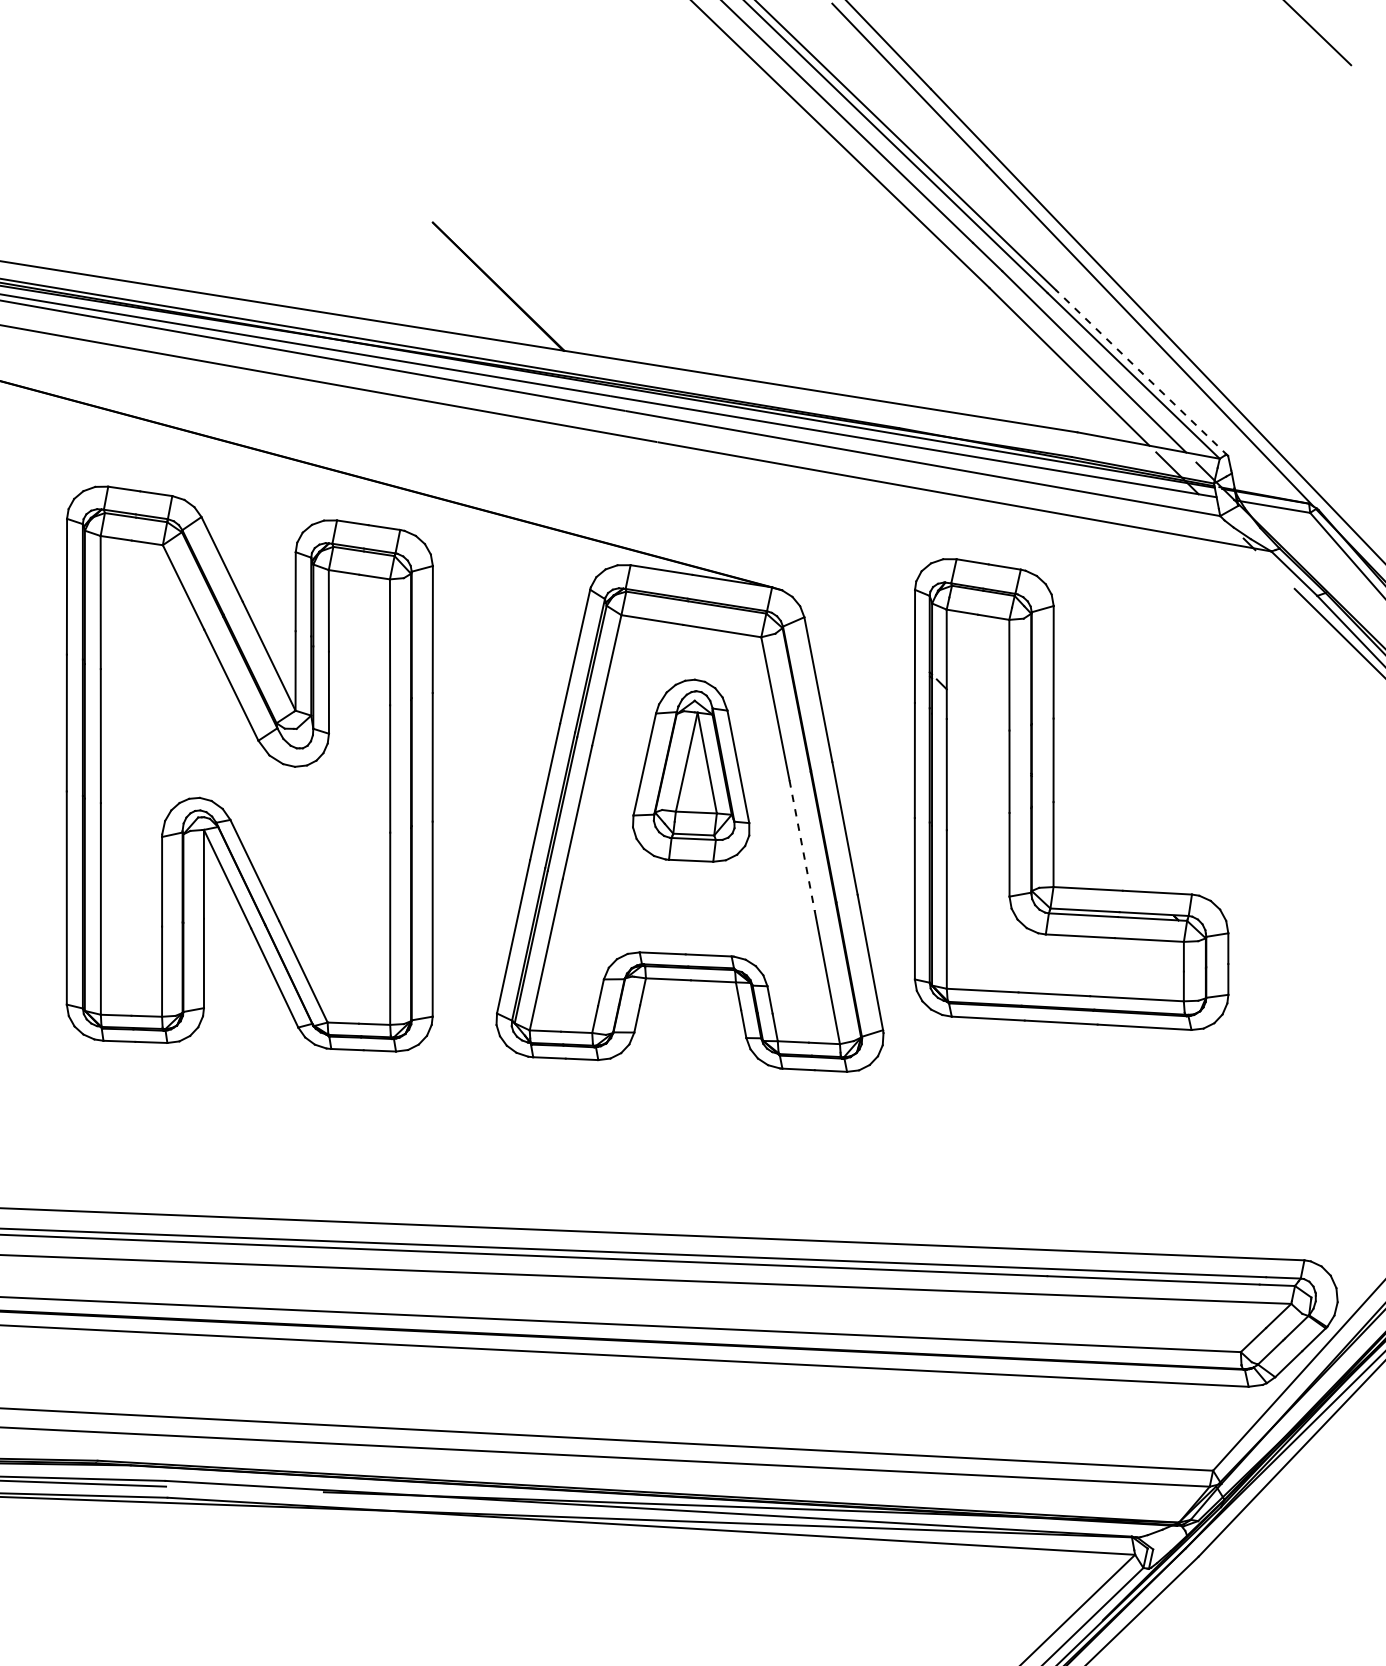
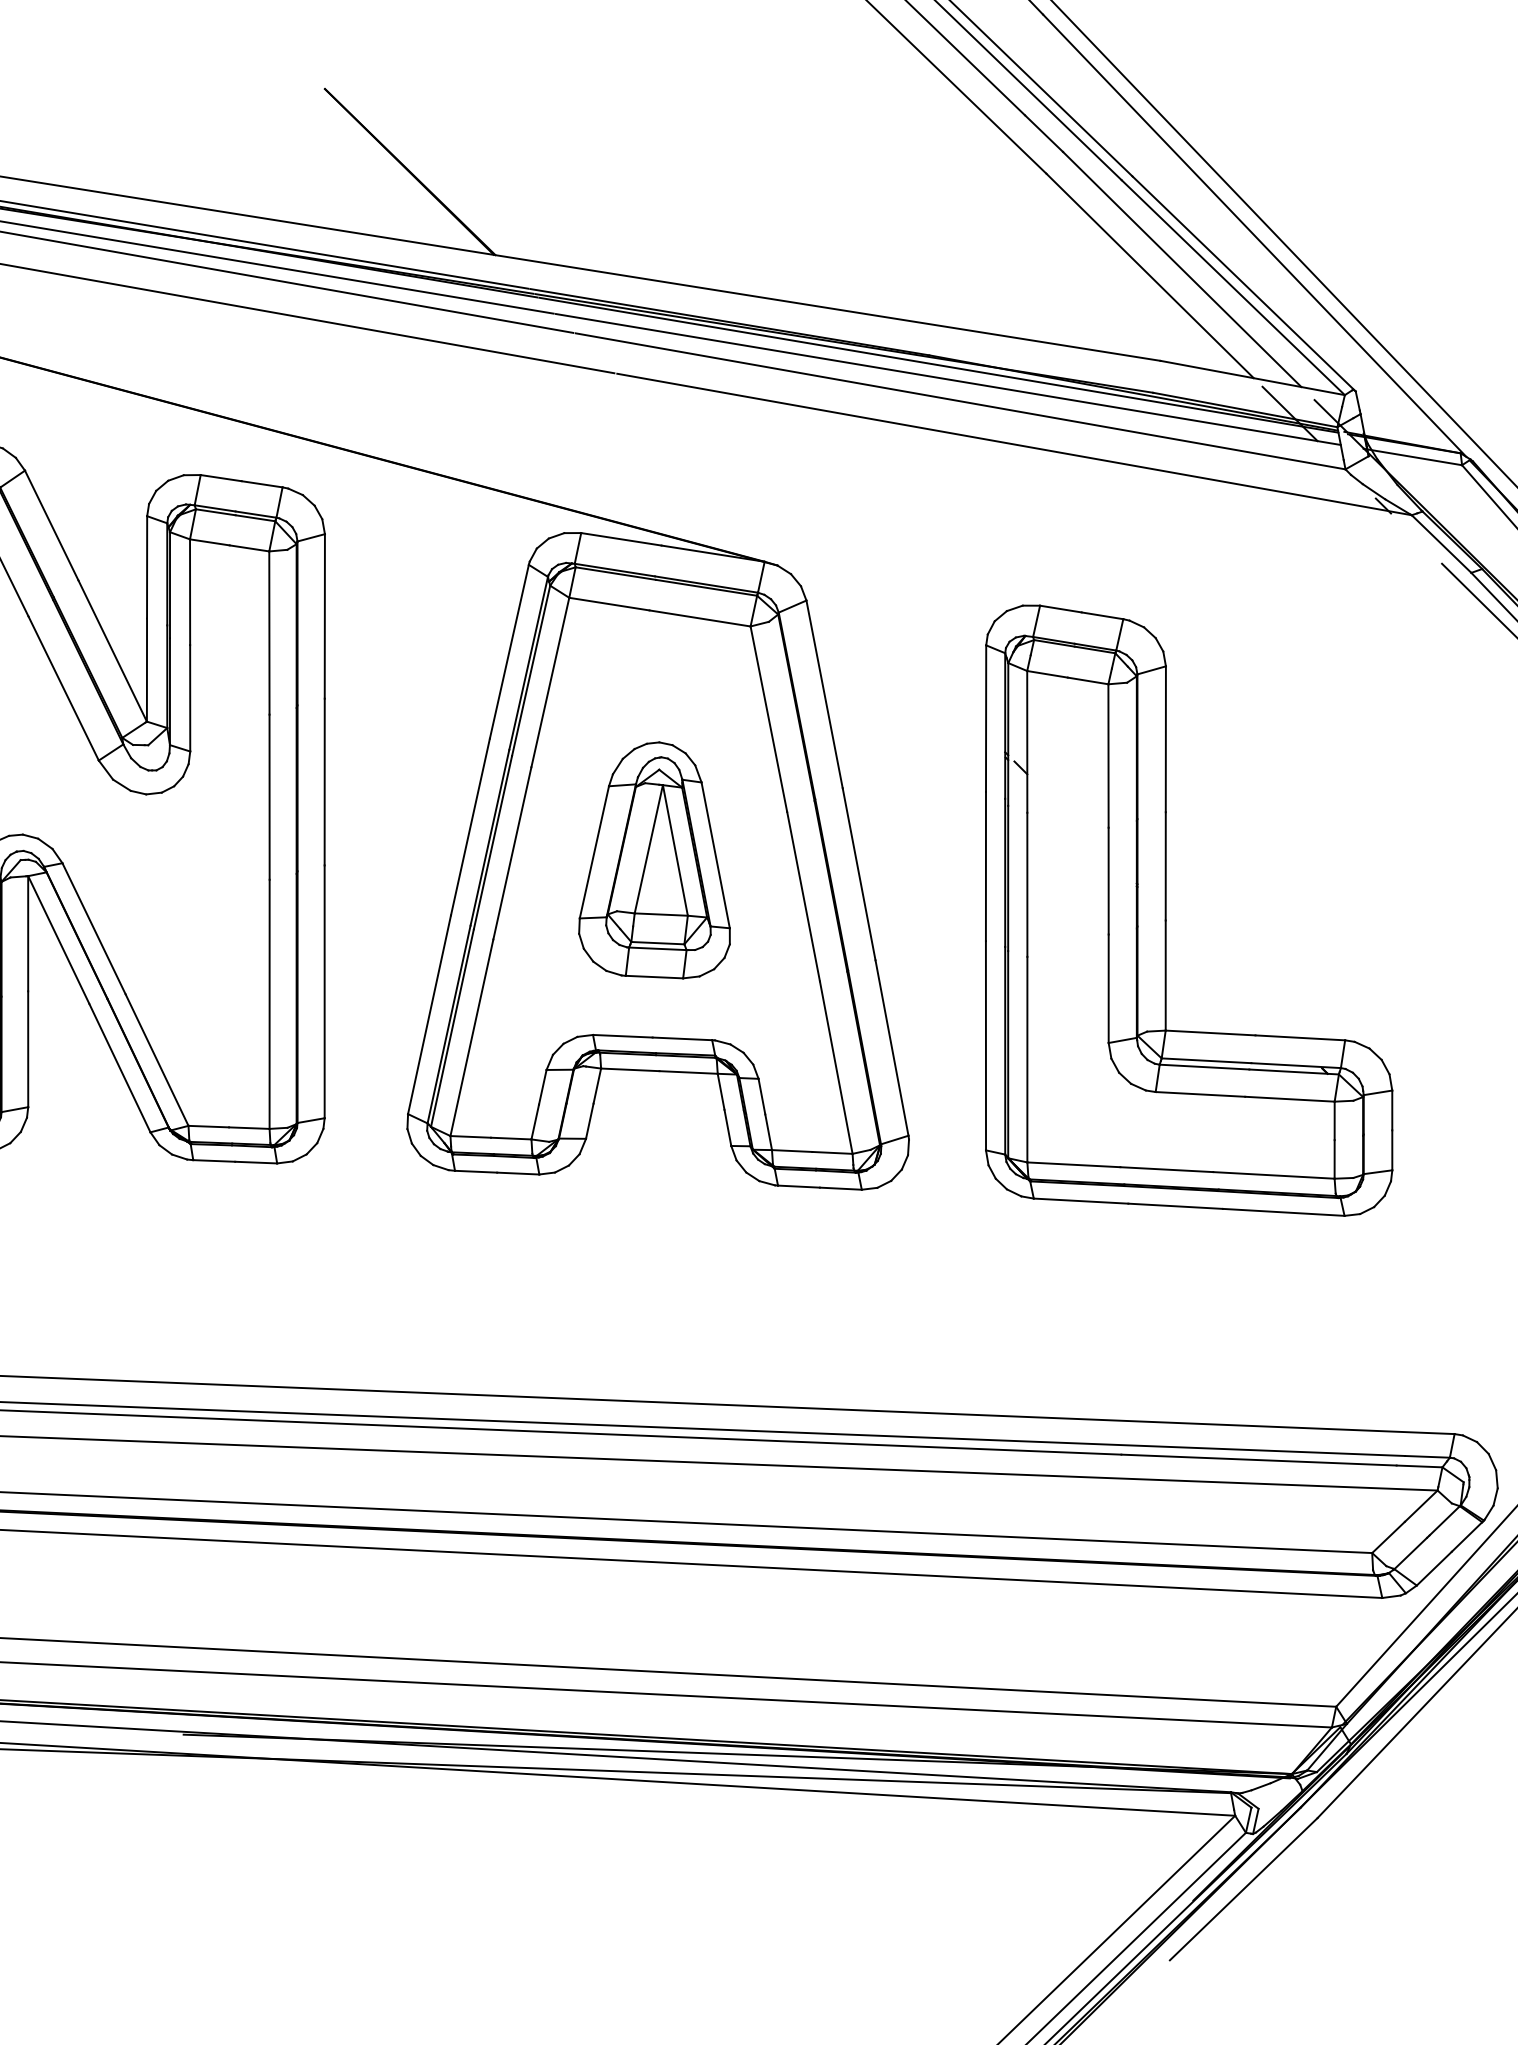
line: (1142, 373) -> (1244, 284), dashed -> solid
part: (691, 770) -> (654, 860), moved
part: (1054, 794) -> (1166, 910), moved
line: (802, 845) -> (804, 896), dashed -> solid

